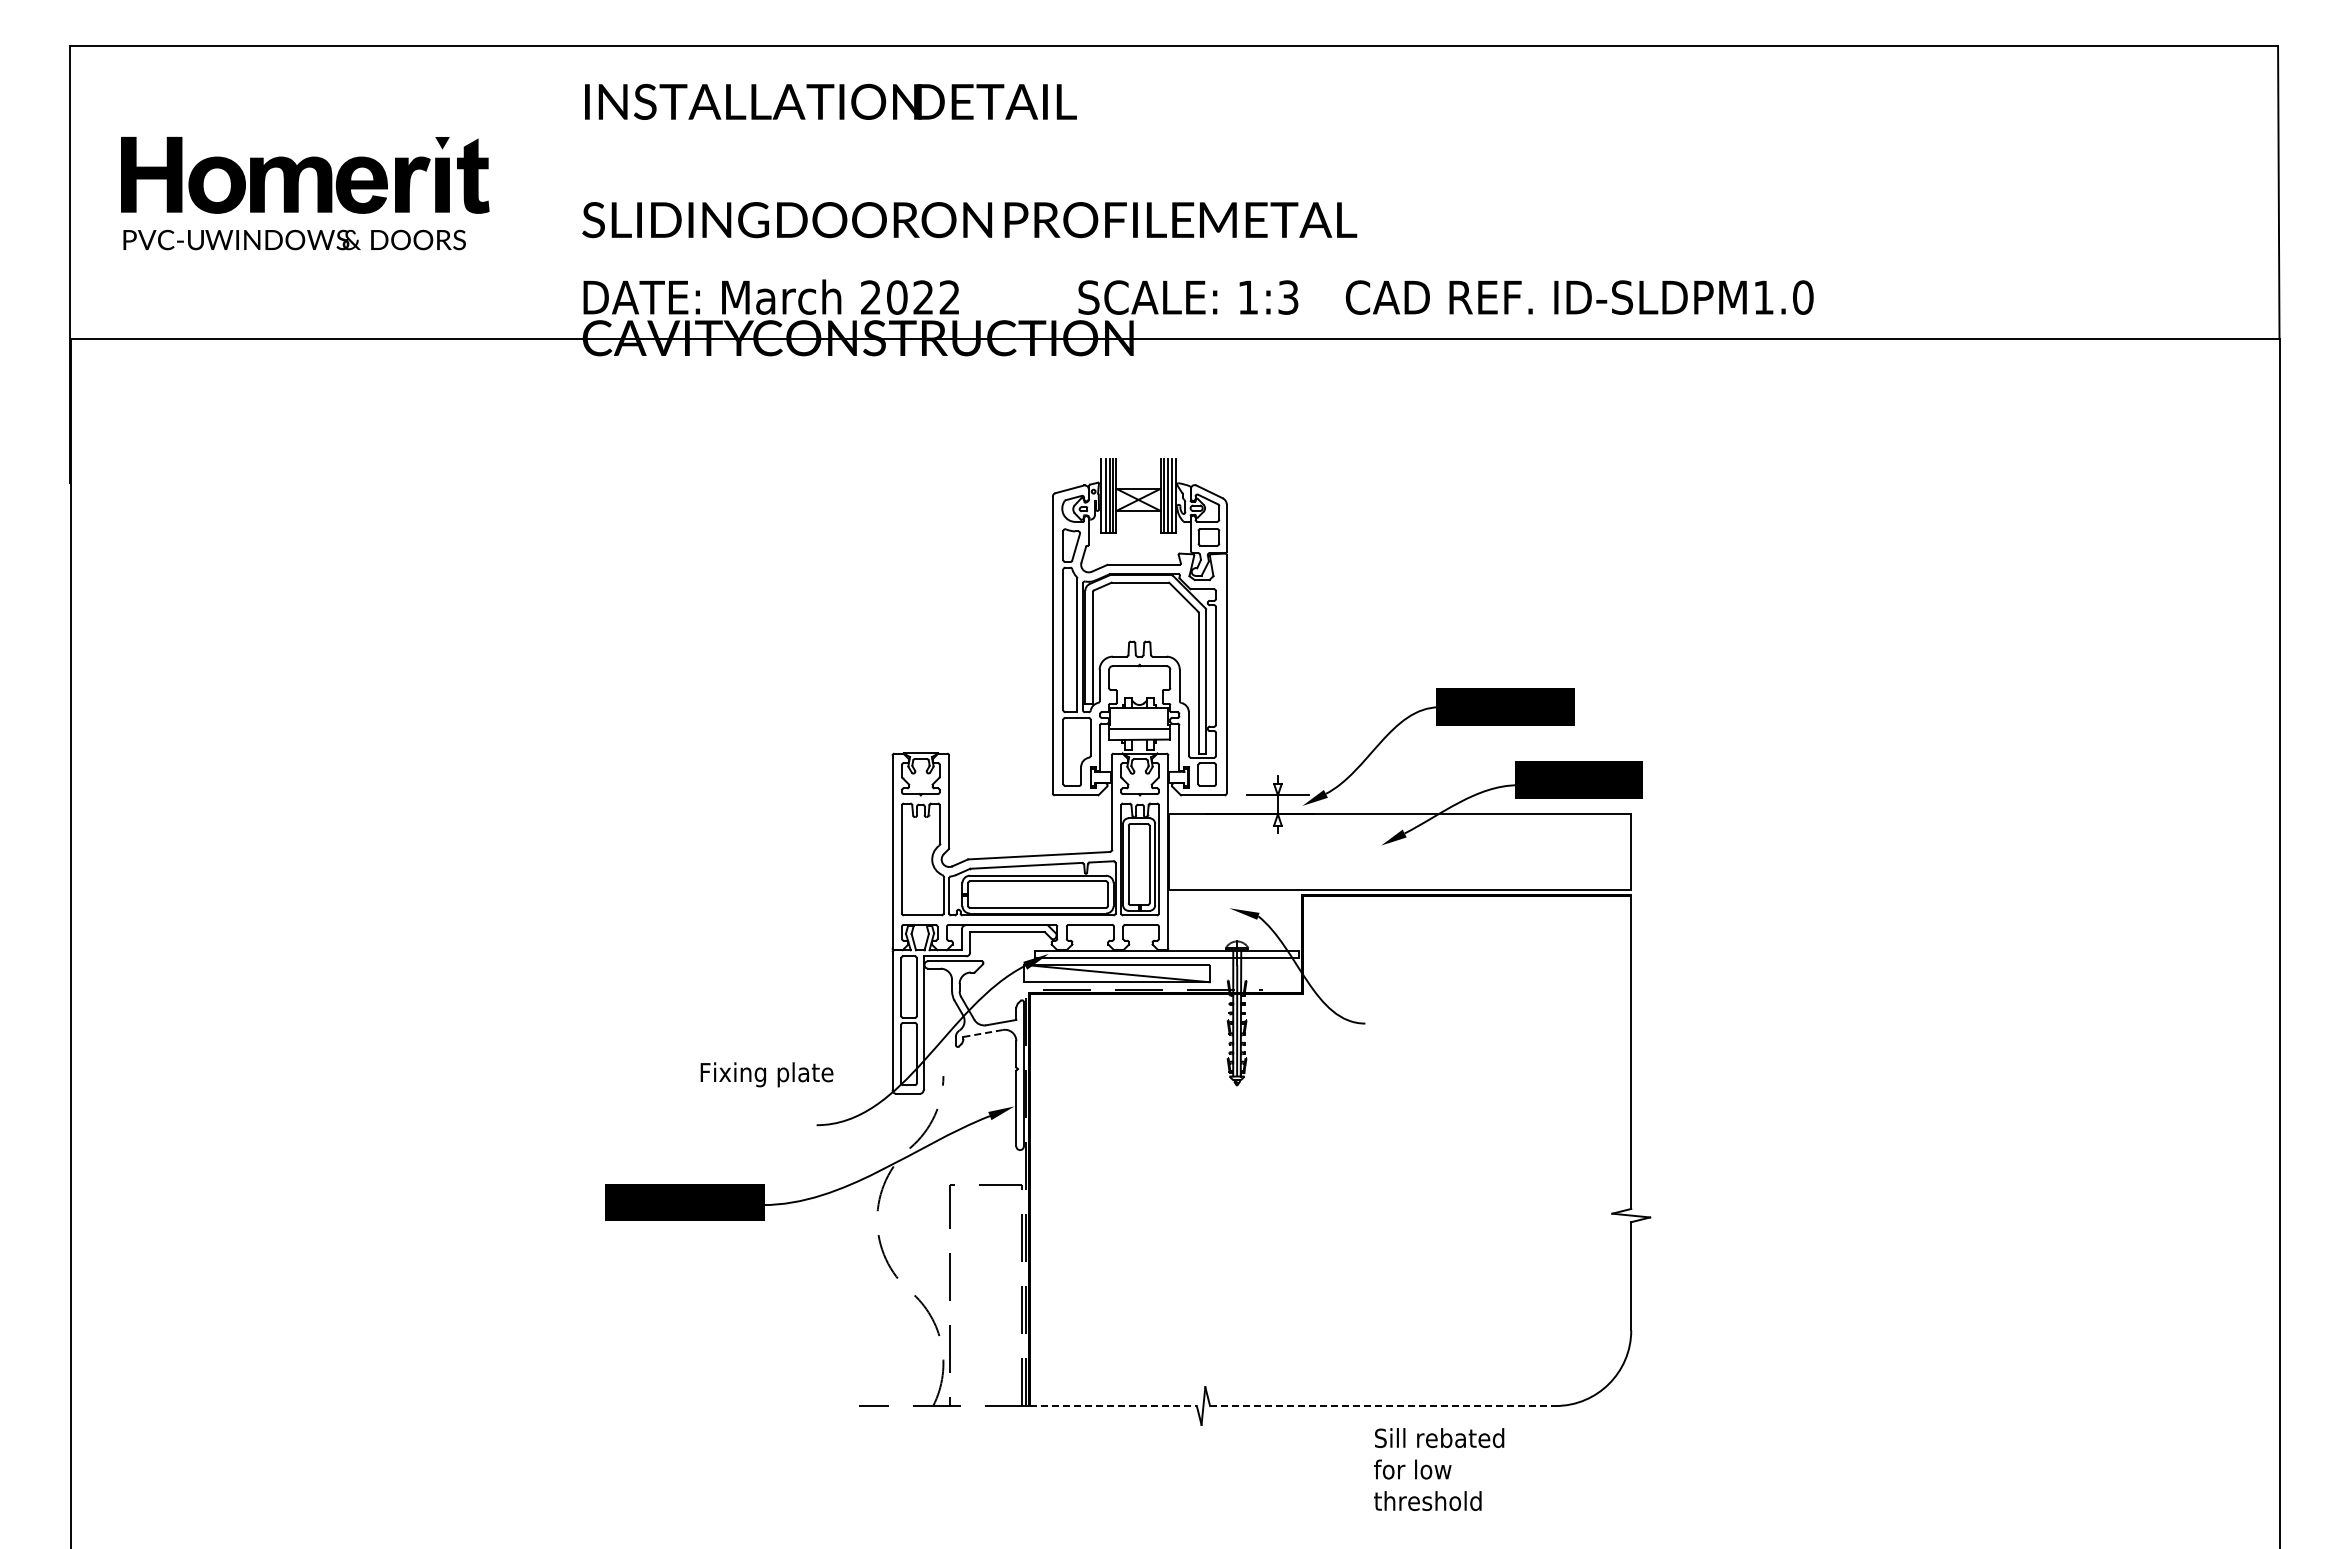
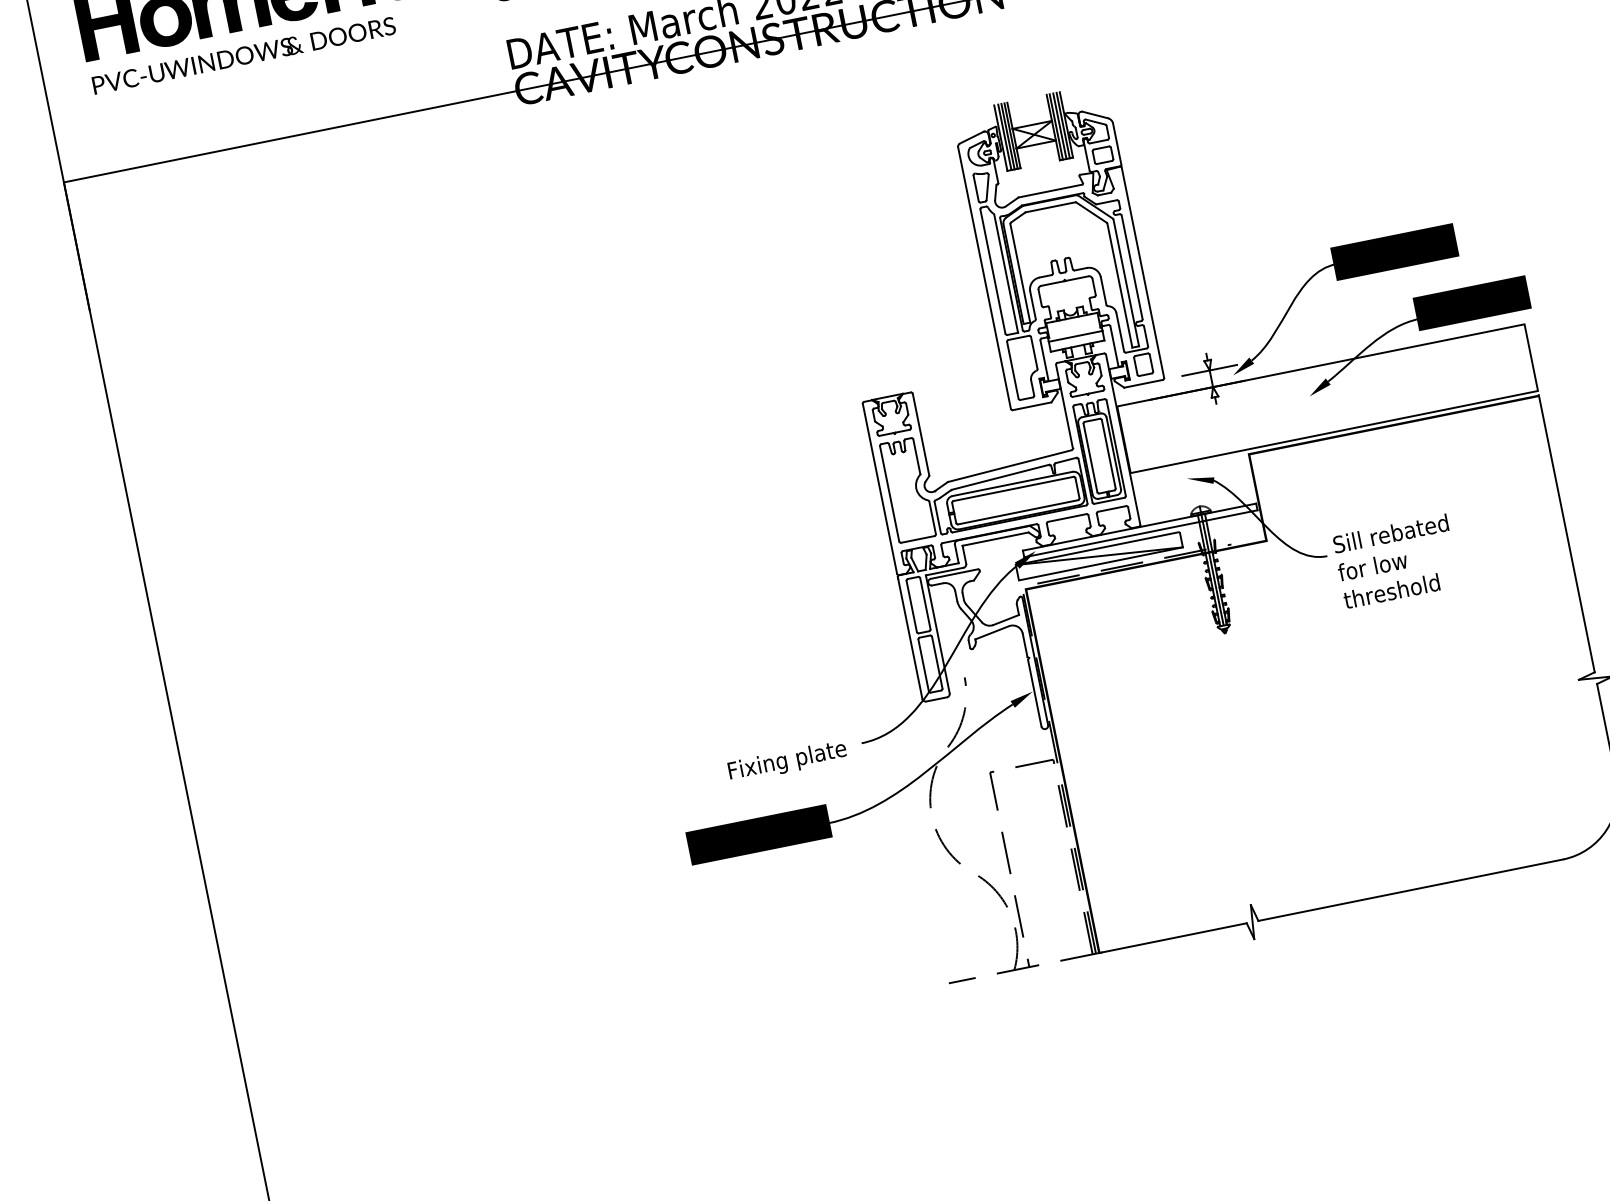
line: (983, 1033) -> (992, 632), dashed -> solid
text: (766, 1074) -> (787, 761), moved
line: (1113, 1406) -> (1173, 938), dashed -> solid
line: (1382, 1406) -> (1410, 890), dashed -> solid
text: (1439, 1469) -> (1396, 561), moved

